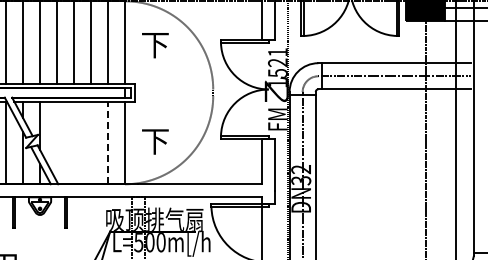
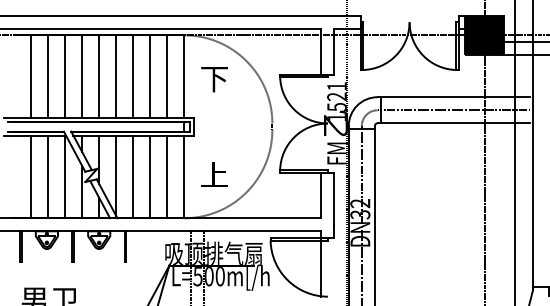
line: (57, 141) -> (116, 175), added
text: (155, 141) -> (214, 175), 下 -> 上
line: (74, 142) -> (133, 176), added
line: (91, 142) -> (150, 176), added
line: (108, 142) -> (167, 176), dashed -> solid

